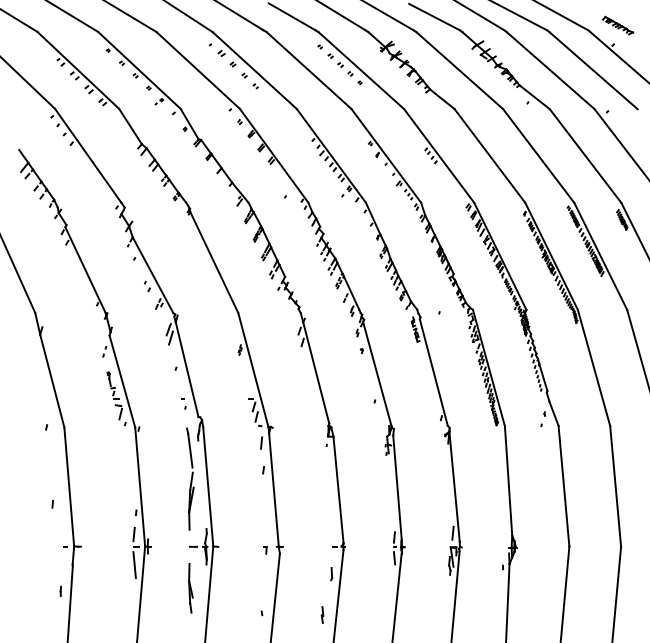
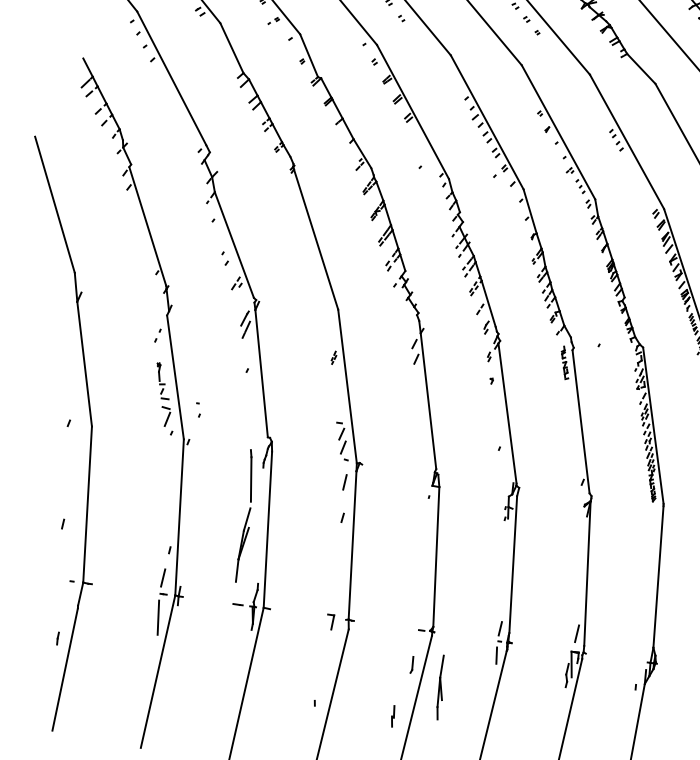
part: (183, 403) -> (197, 409), moved
part: (265, 550) -> (330, 622), size x1.6
part: (190, 587) -> (440, 686), moved

